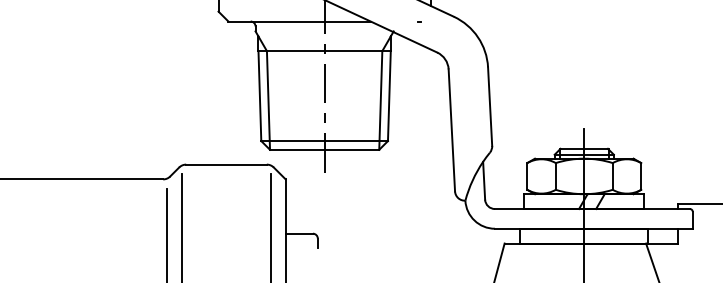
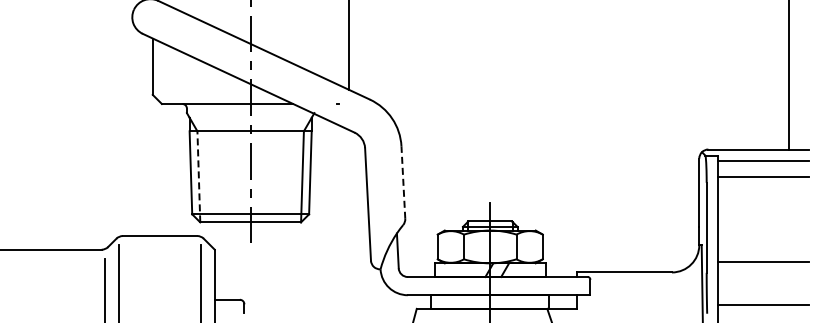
line: (268, 100) -> (198, 176), solid -> dashed
line: (490, 106) -> (403, 182), solid -> dashed

